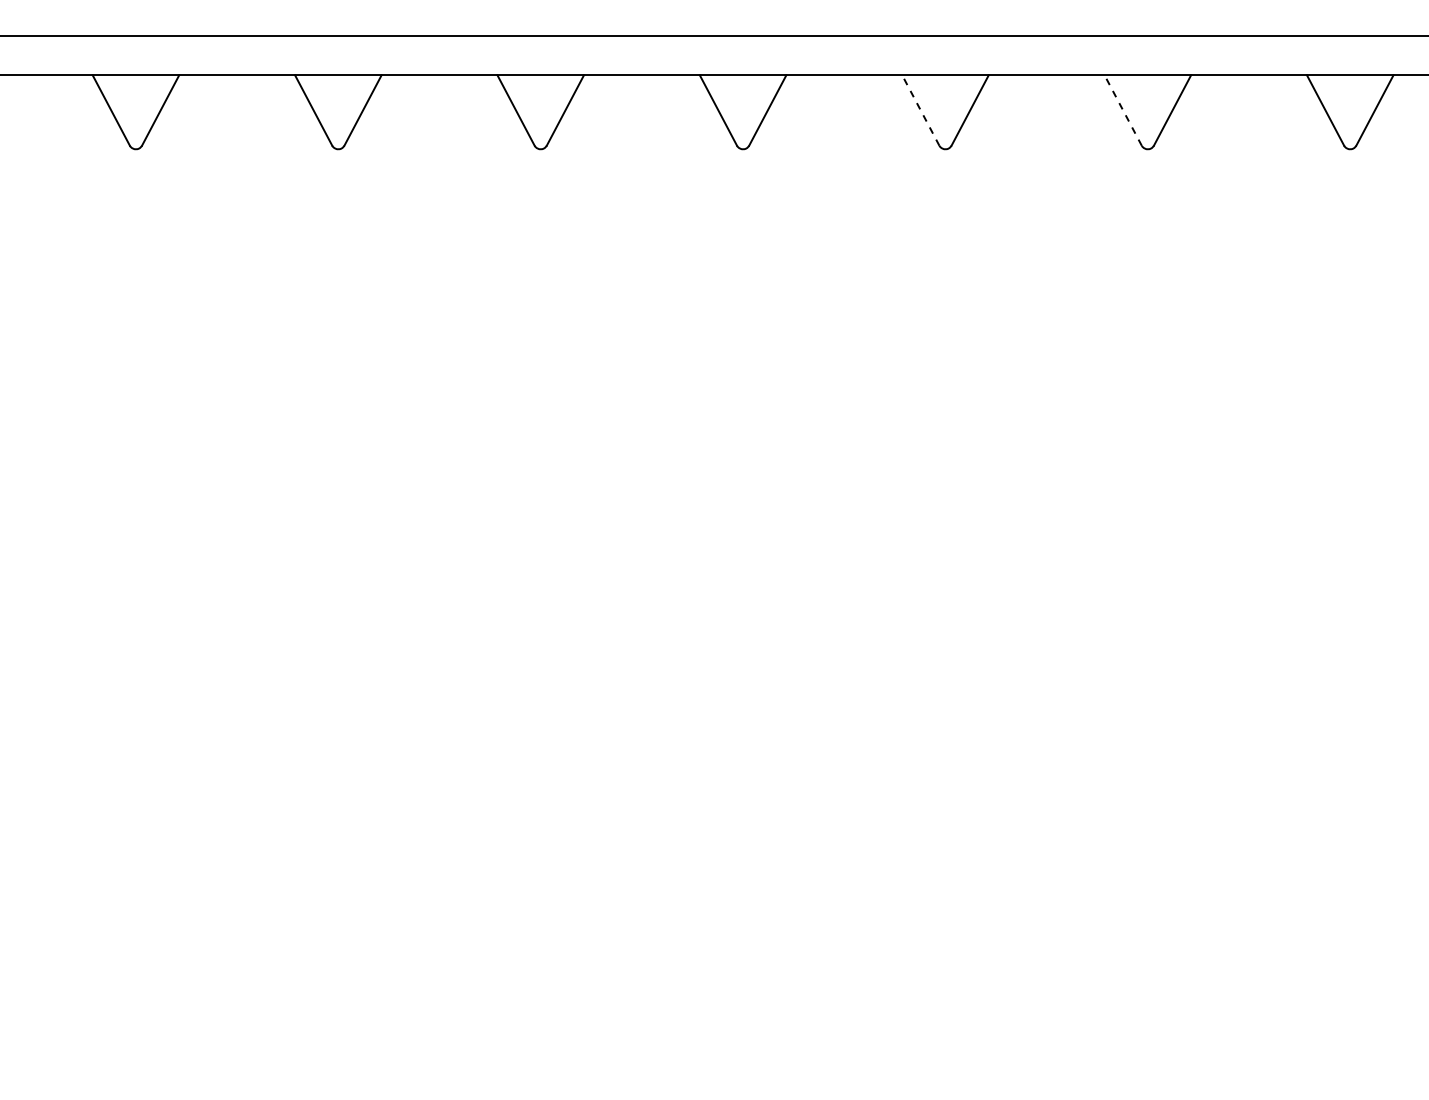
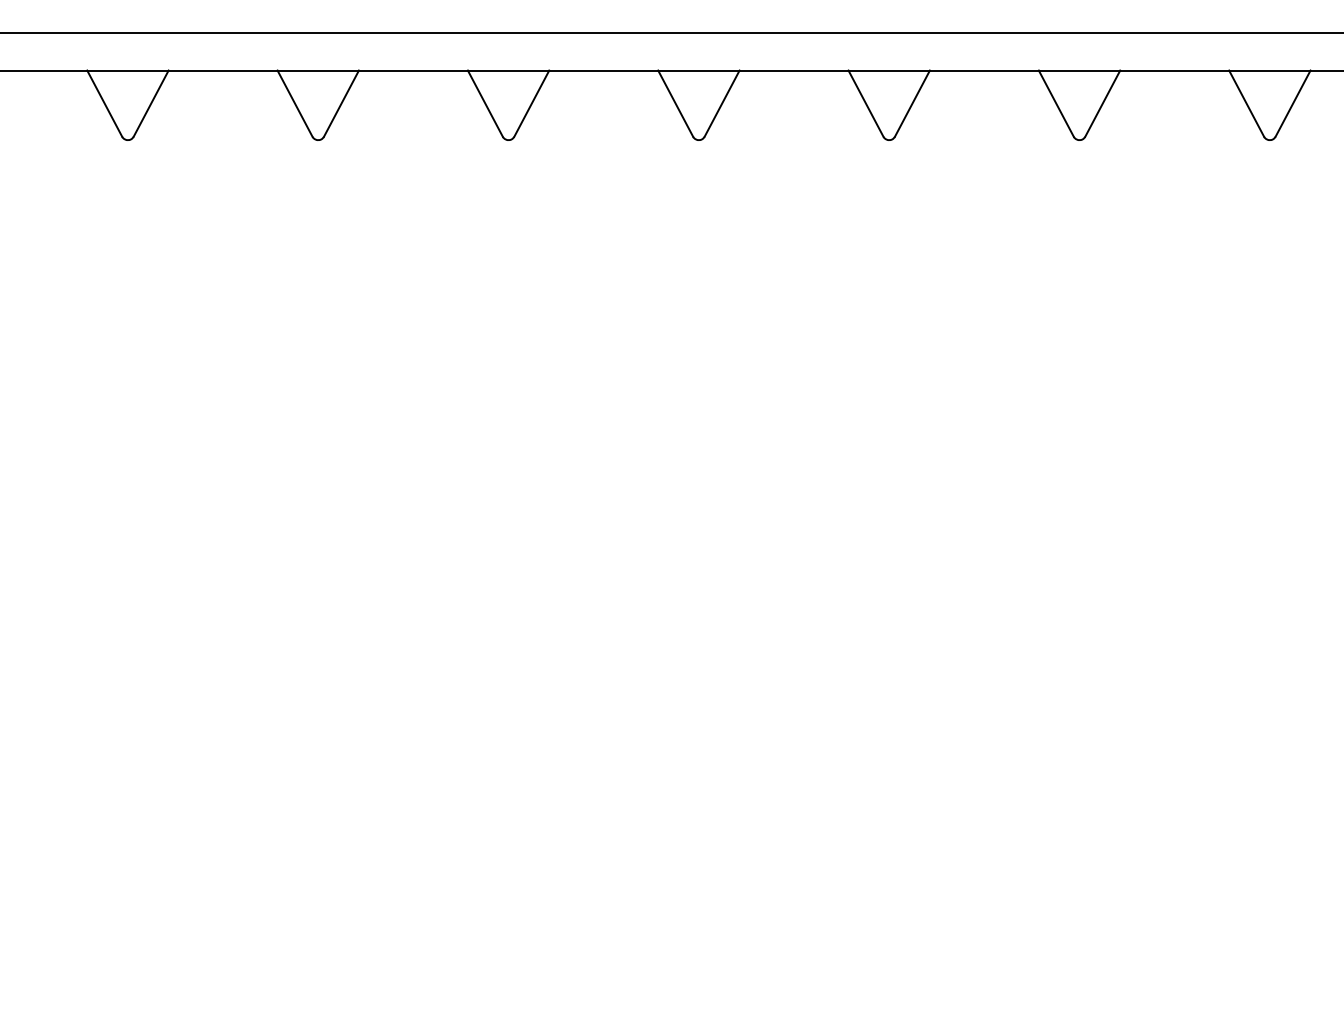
line: (920, 110) -> (865, 103), dashed -> solid
line: (1123, 110) -> (1056, 103), dashed -> solid

